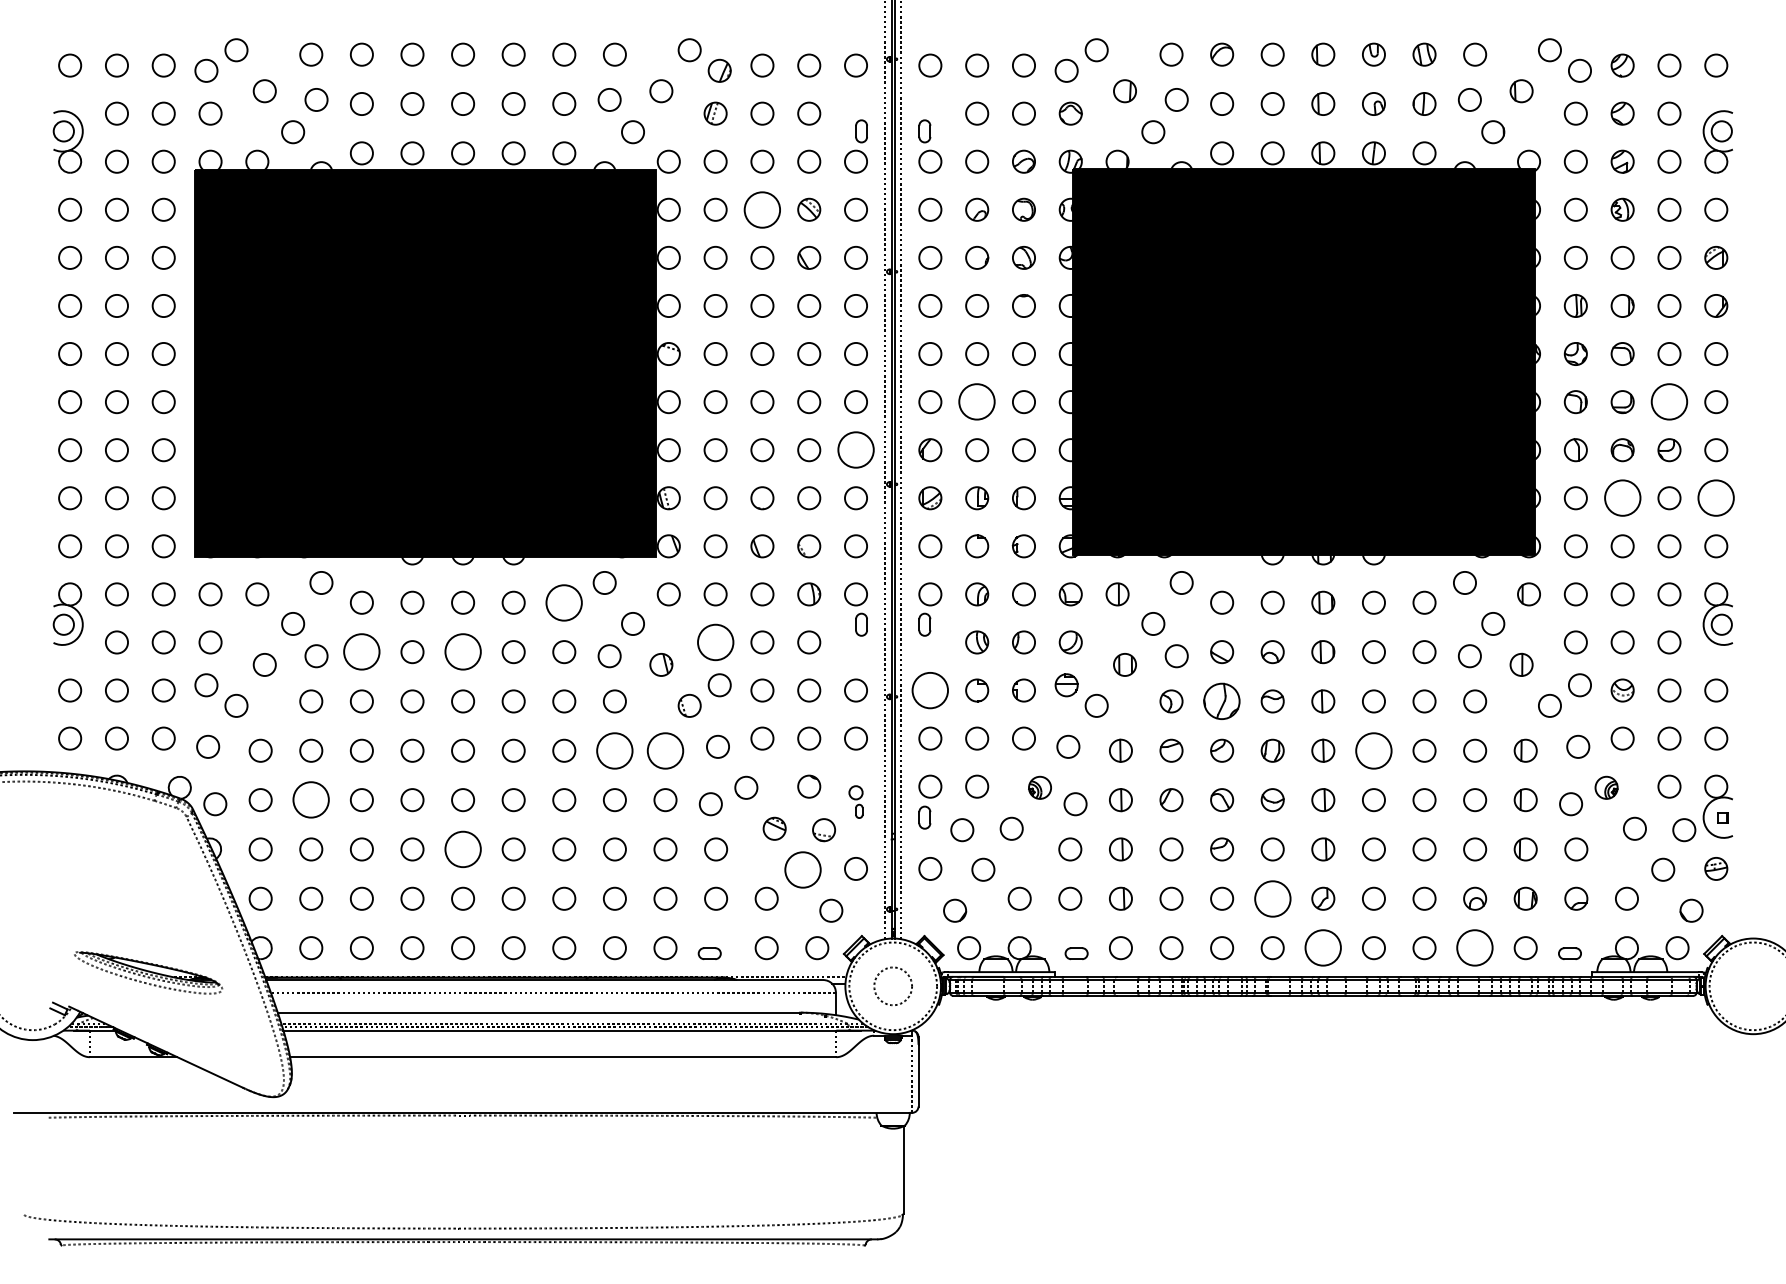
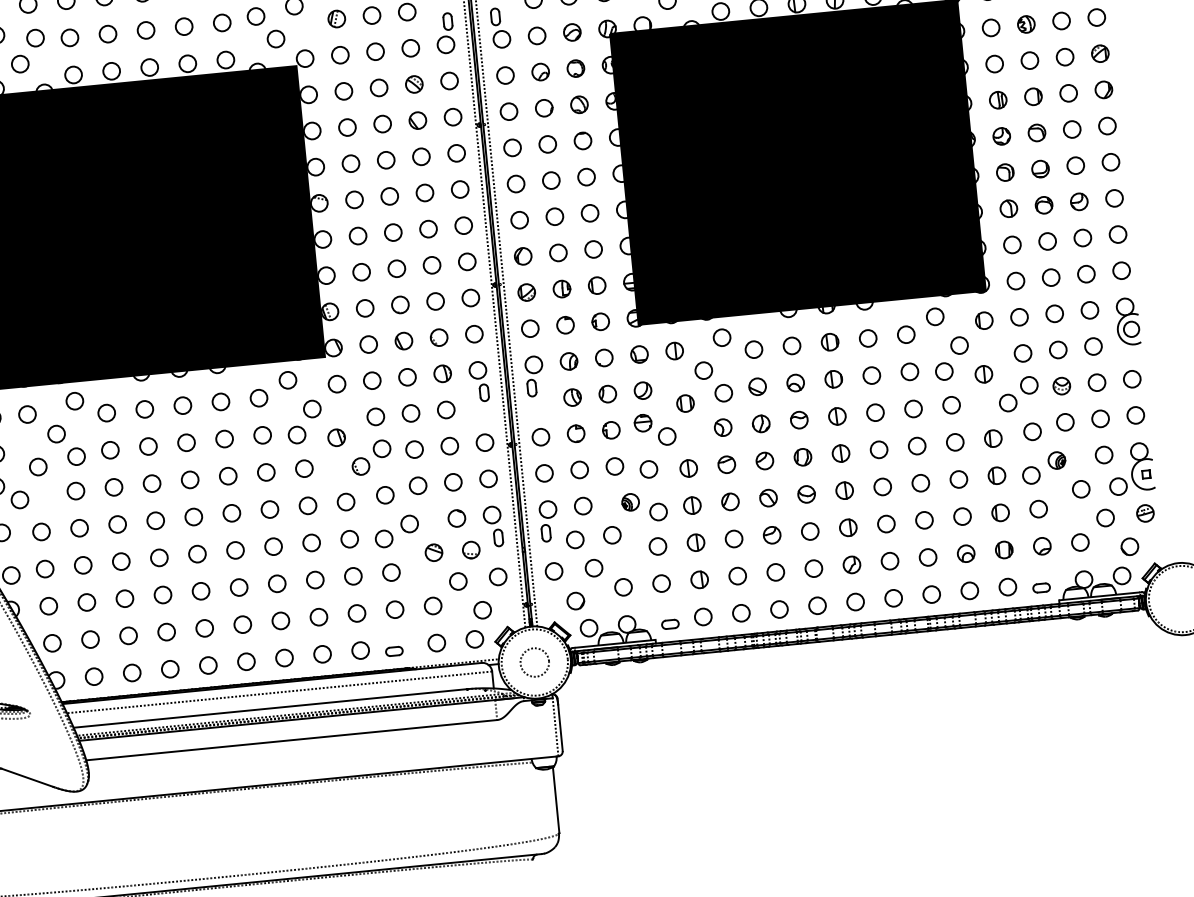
circle: (762, 209) -> (379, 87), size x0.62
circle: (977, 402) -> (555, 217), size x0.62
circle: (1669, 402) -> (1075, 165), size x0.62
circle: (855, 450) -> (466, 262), size x0.62
circle: (1622, 498) -> (1047, 241), size x0.62
circle: (1716, 498) -> (1118, 234), size x0.62
circle: (564, 602) -> (259, 397), size x0.62
circle: (715, 642) -> (375, 416), size x0.62
circle: (361, 652) -> (110, 450), size x0.62
circle: (462, 652) -> (186, 443), size x0.62
circle: (930, 690) -> (541, 437), size x0.62
part: (1222, 701) -> (761, 423), size x0.62
circle: (614, 750) -> (307, 505), size x0.62
circle: (665, 750) -> (346, 501), size x0.62
circle: (1373, 750) -> (878, 449), size x0.62
circle: (311, 800) -> (83, 565), size x0.62
part: (855, 801) -> (492, 526), size x1.67
circle: (462, 849) -> (200, 591), size x0.62
circle: (802, 869) -> (457, 581), size x0.62
circle: (1272, 898) -> (813, 568), size x0.62
circle: (1323, 948) -> (855, 602), size x0.62
circle: (1475, 948) -> (970, 591), size x0.62

